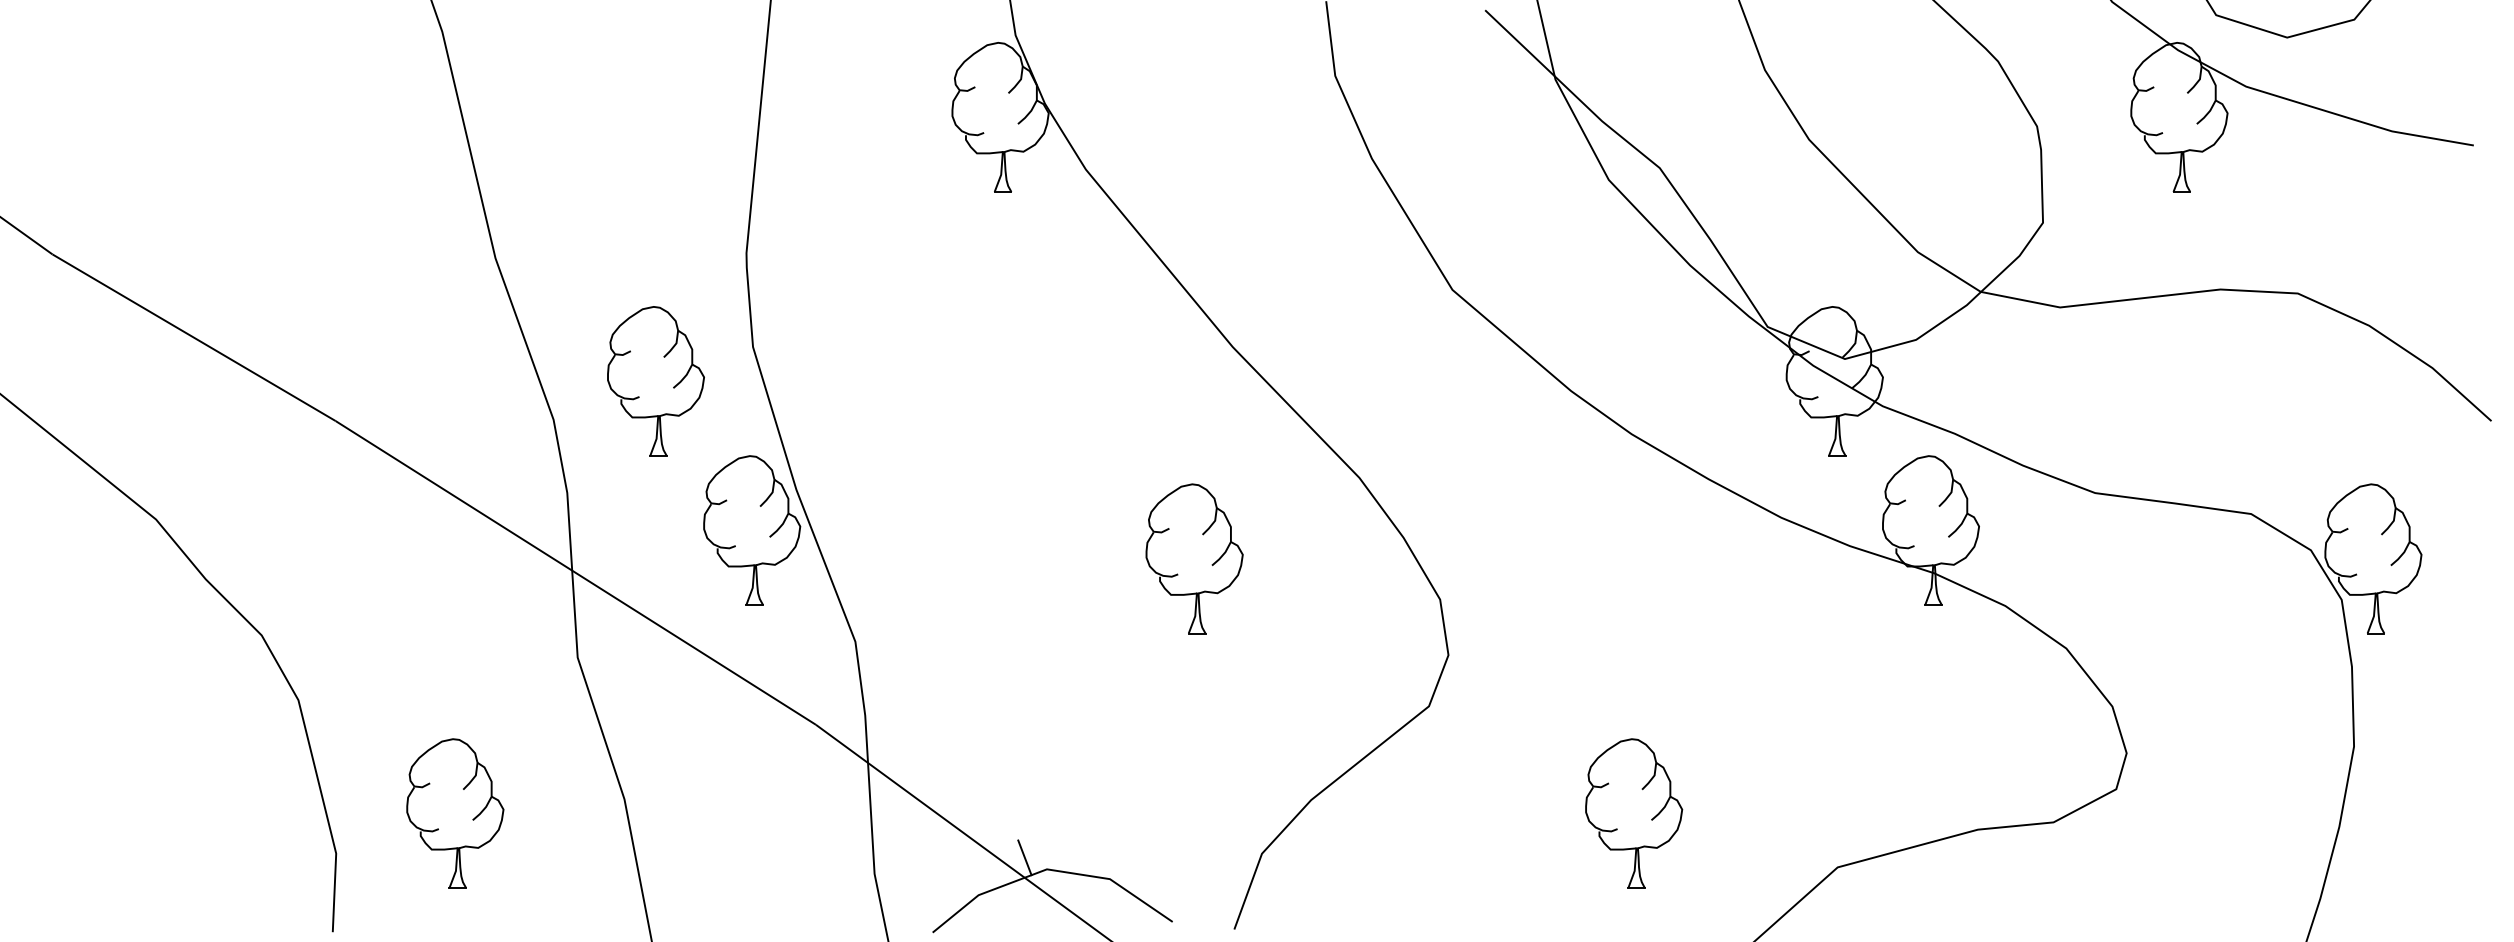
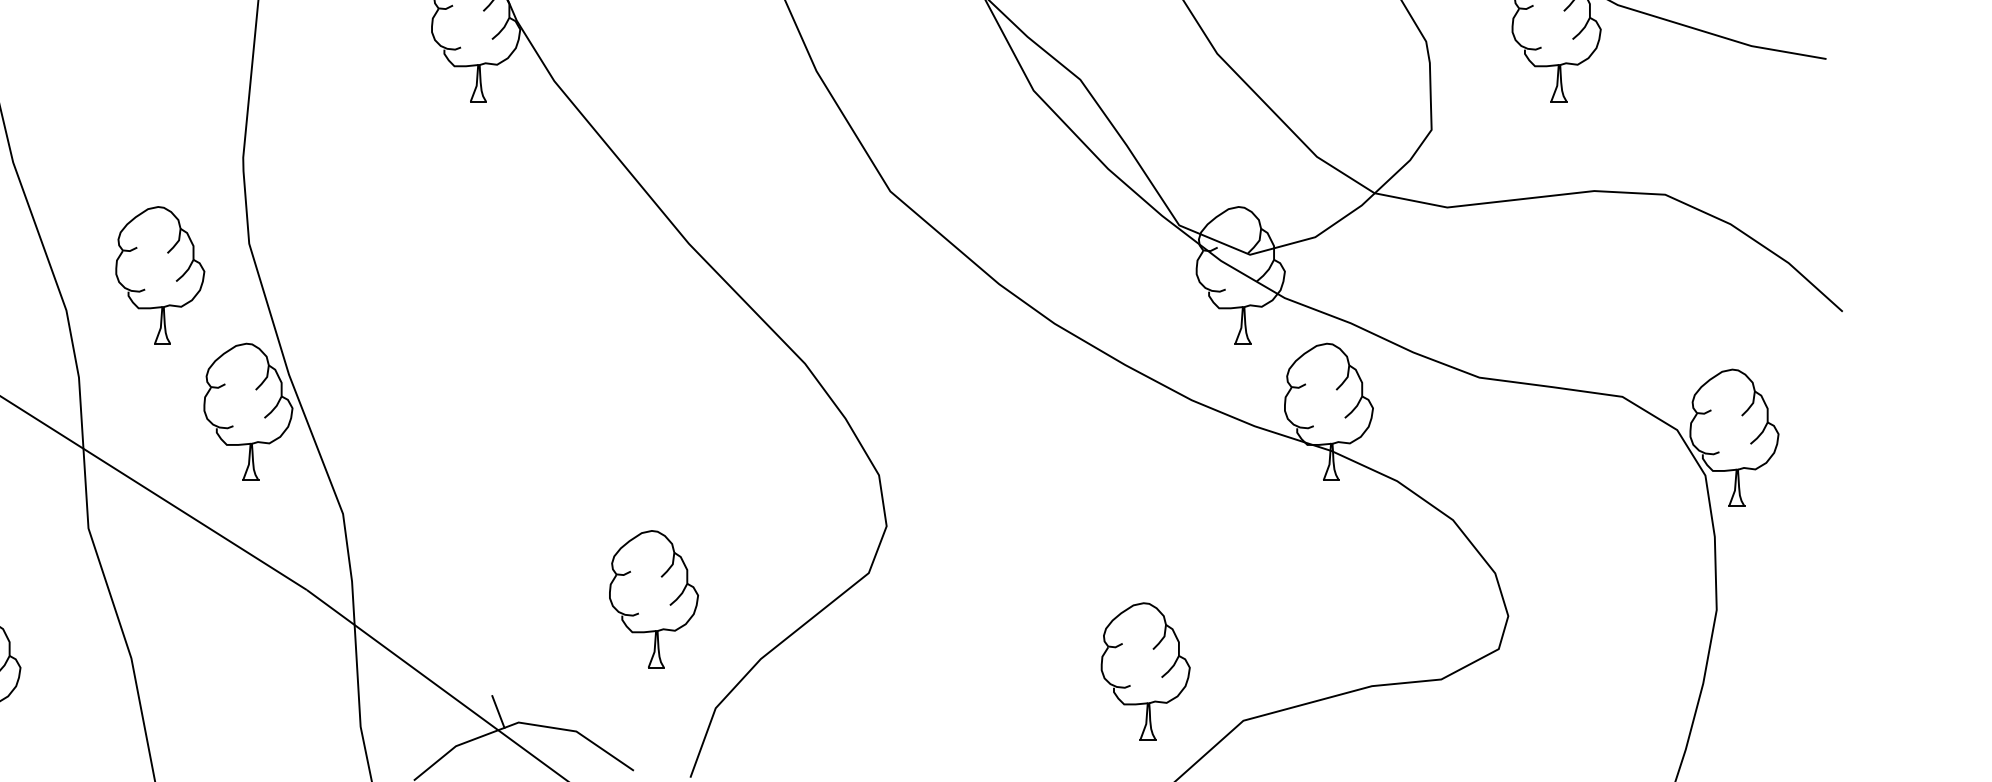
part: (1194, 558) -> (653, 598), moved
part: (1634, 813) -> (1146, 671), moved

